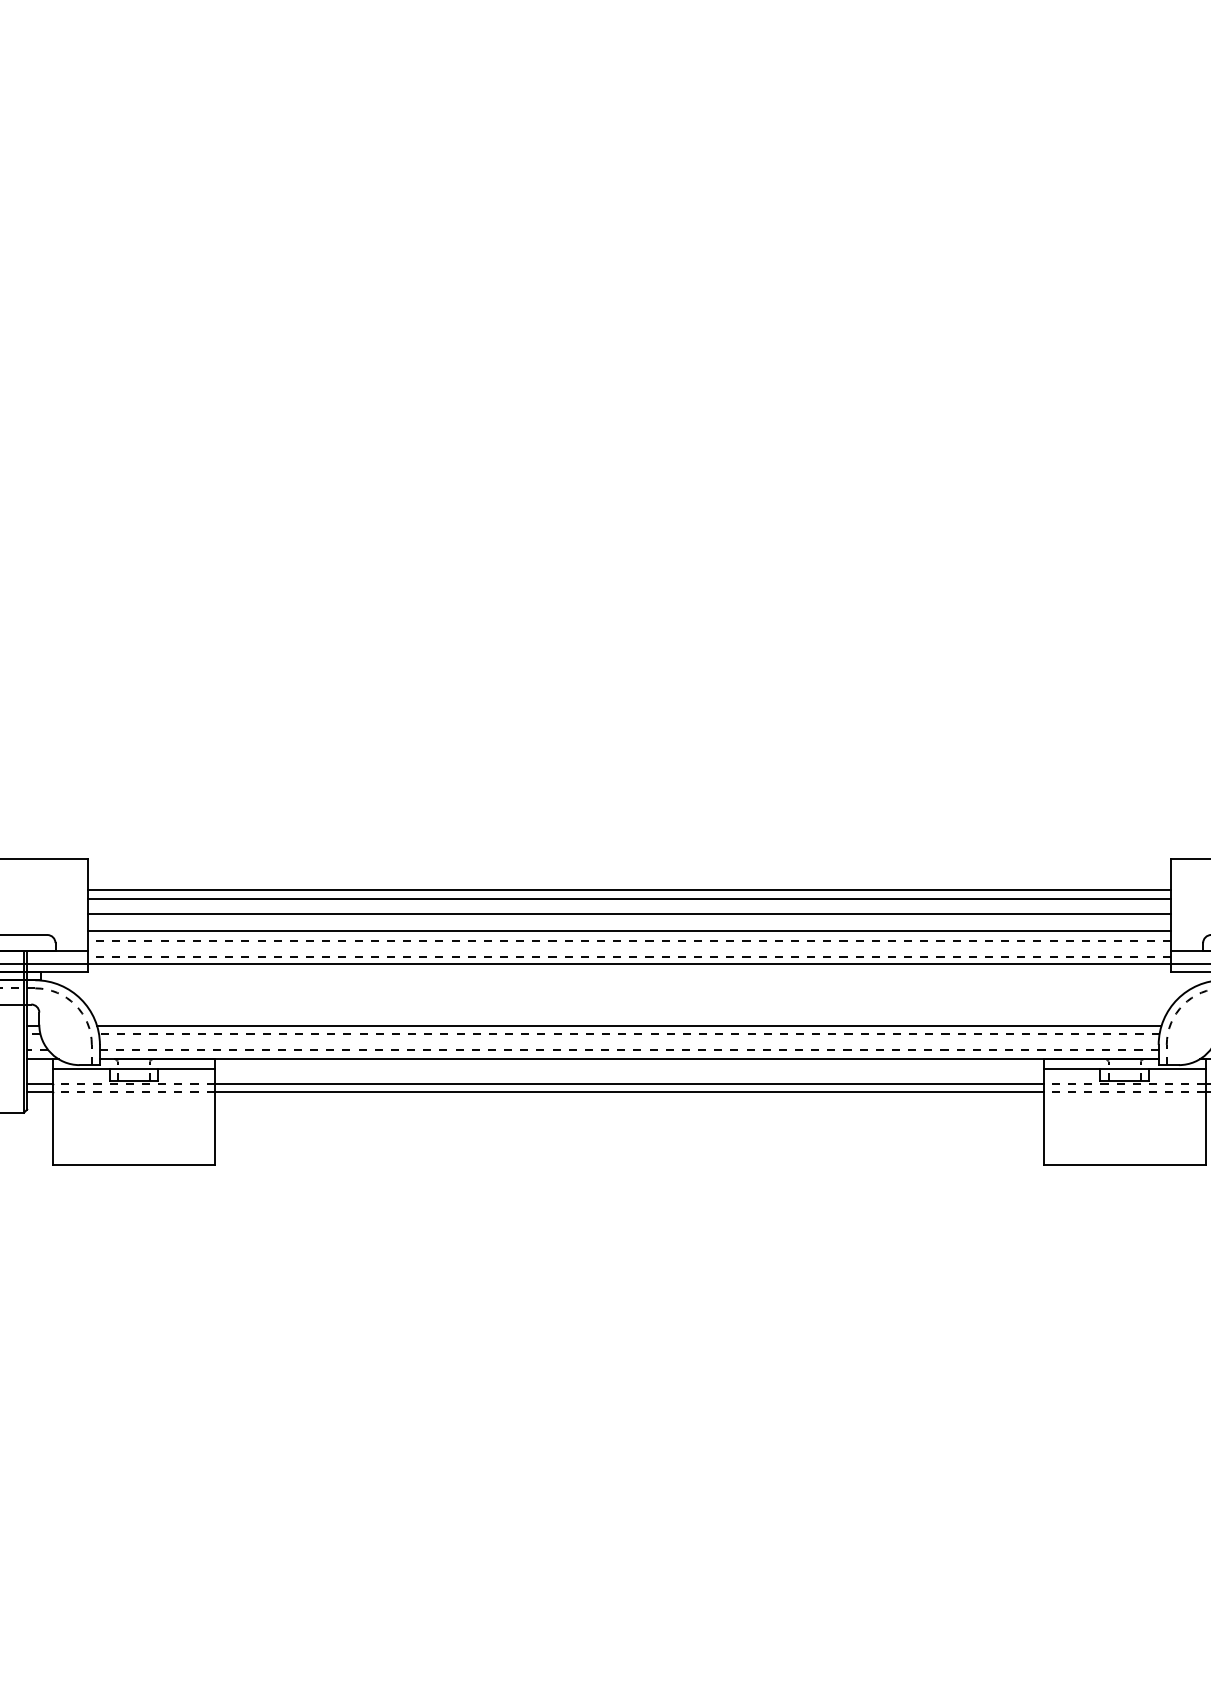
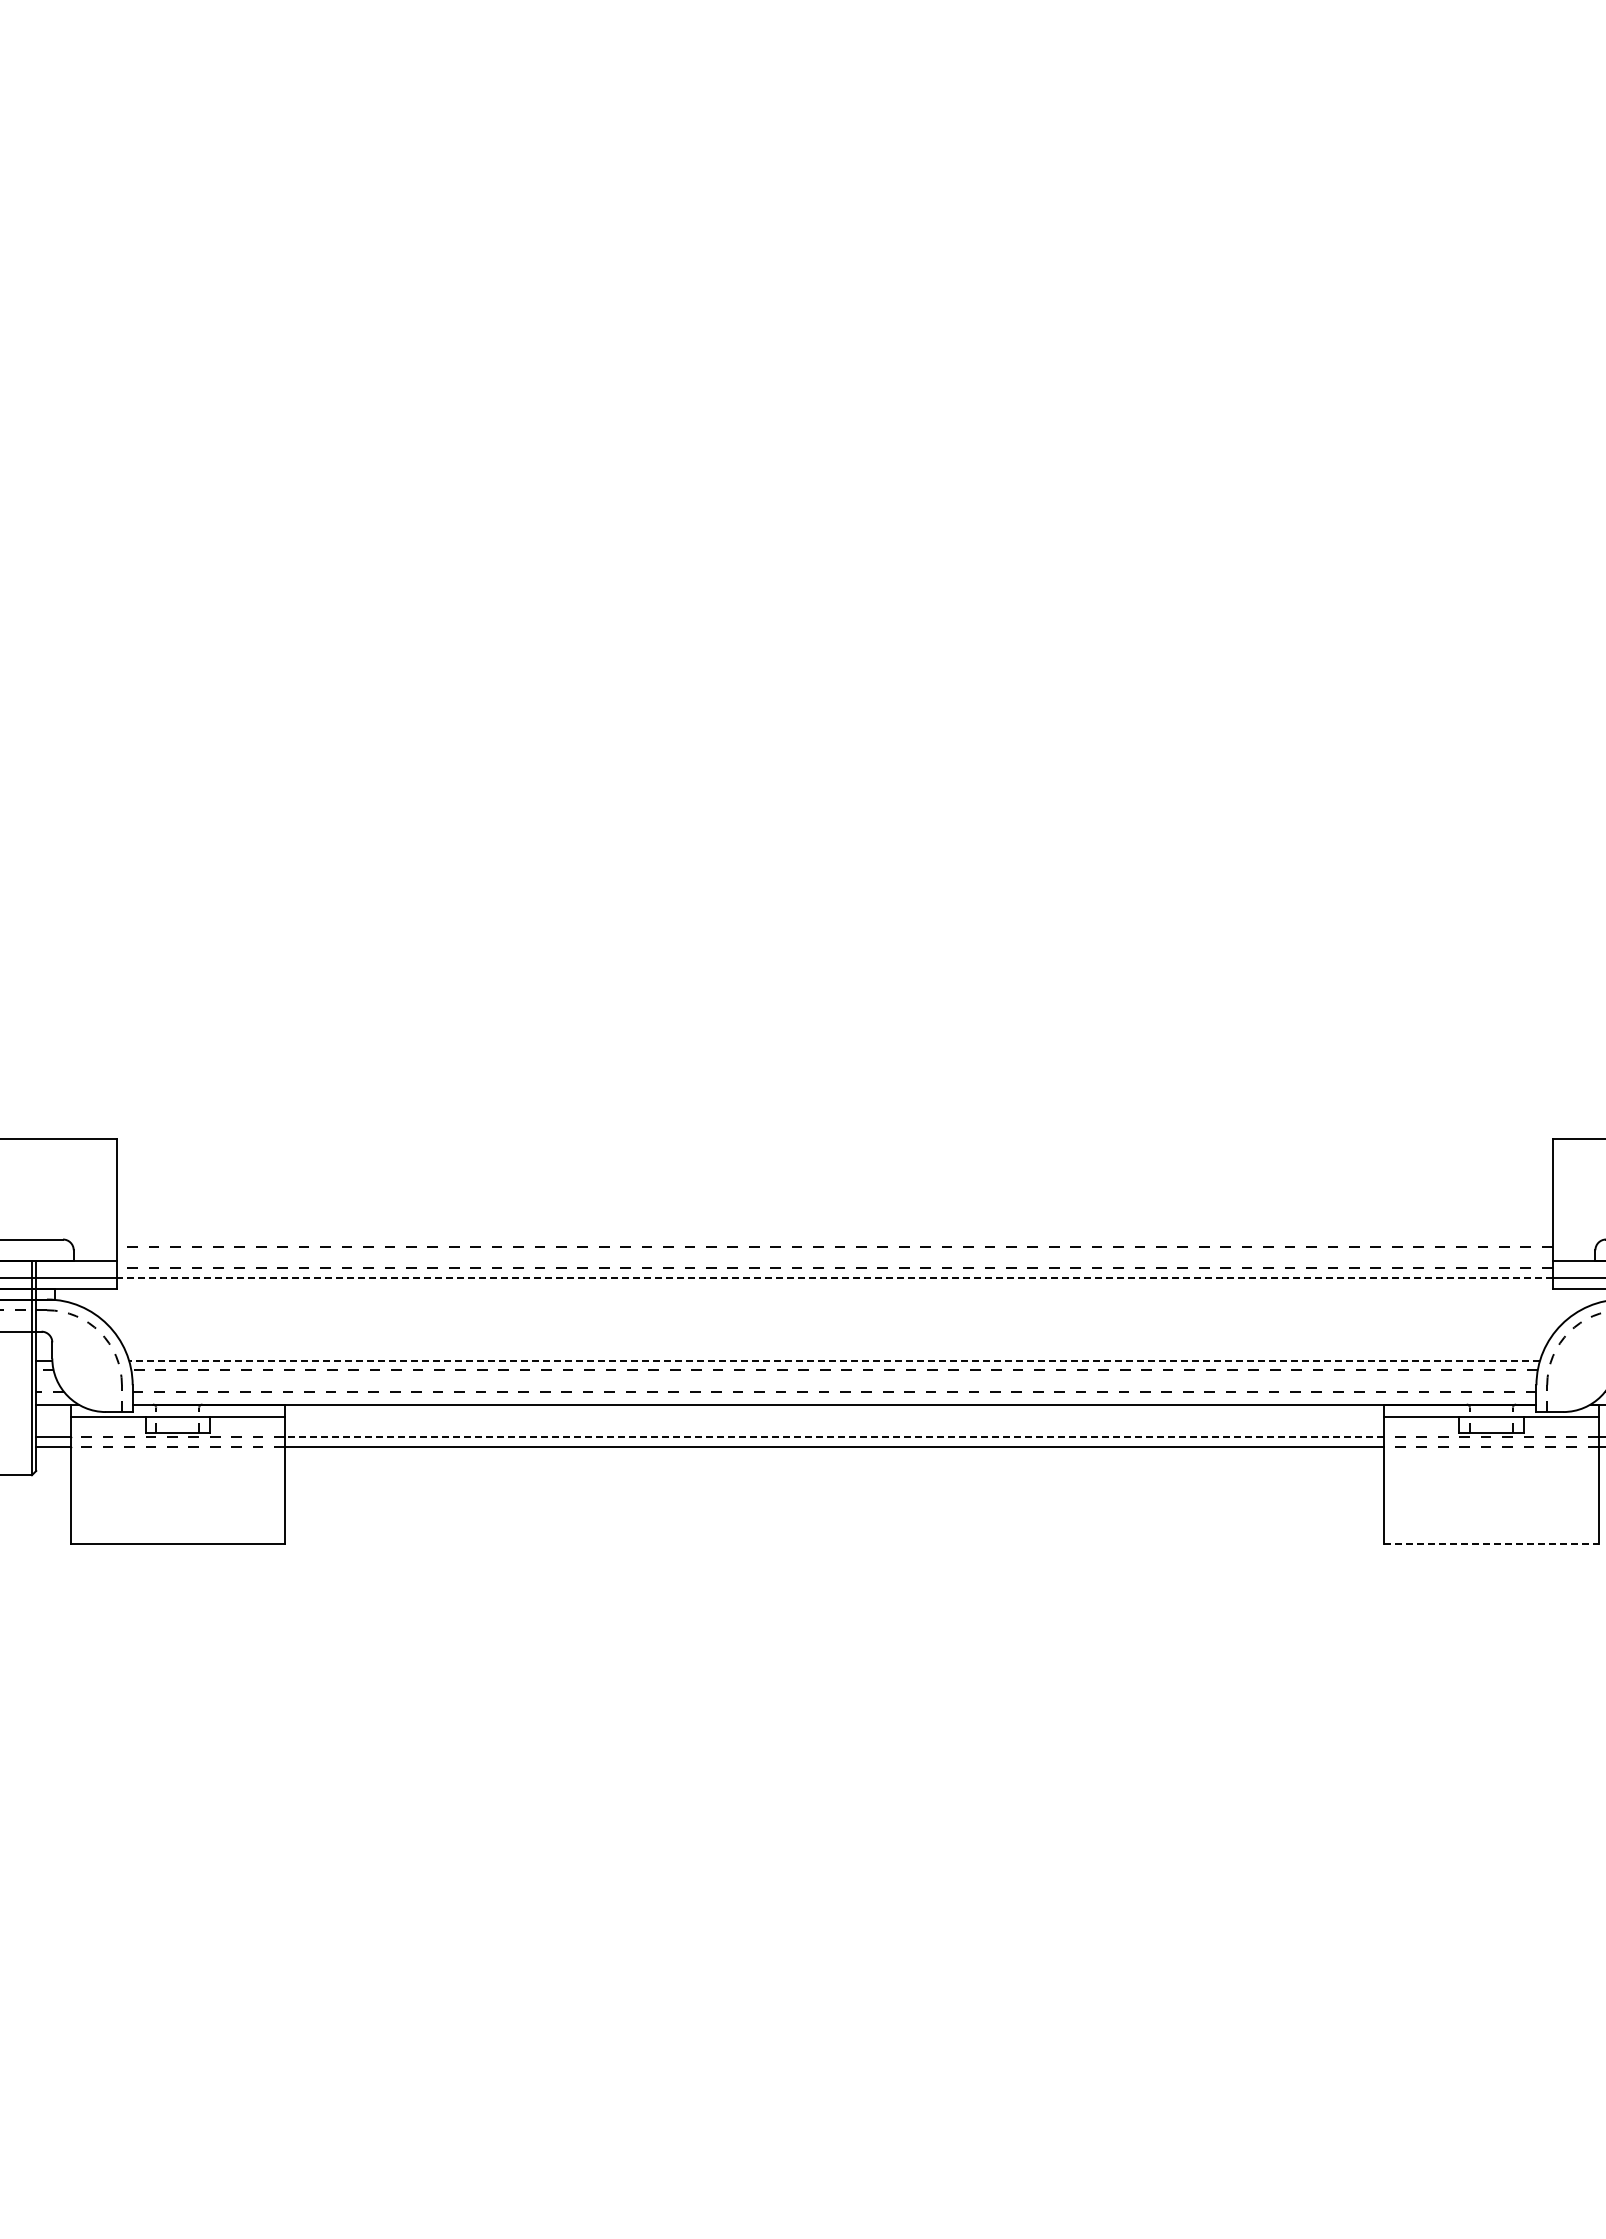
line: (629, 889) -> (834, 1179), removed
line: (629, 899) -> (834, 1192), removed
line: (629, 913) -> (834, 1211), removed
line: (629, 931) -> (834, 1234), removed
line: (629, 964) -> (834, 1278), solid -> dashed
line: (629, 1026) -> (834, 1360), solid -> dashed
line: (629, 1083) -> (834, 1436), solid -> dashed
line: (1124, 1164) -> (1491, 1543), solid -> dashed

